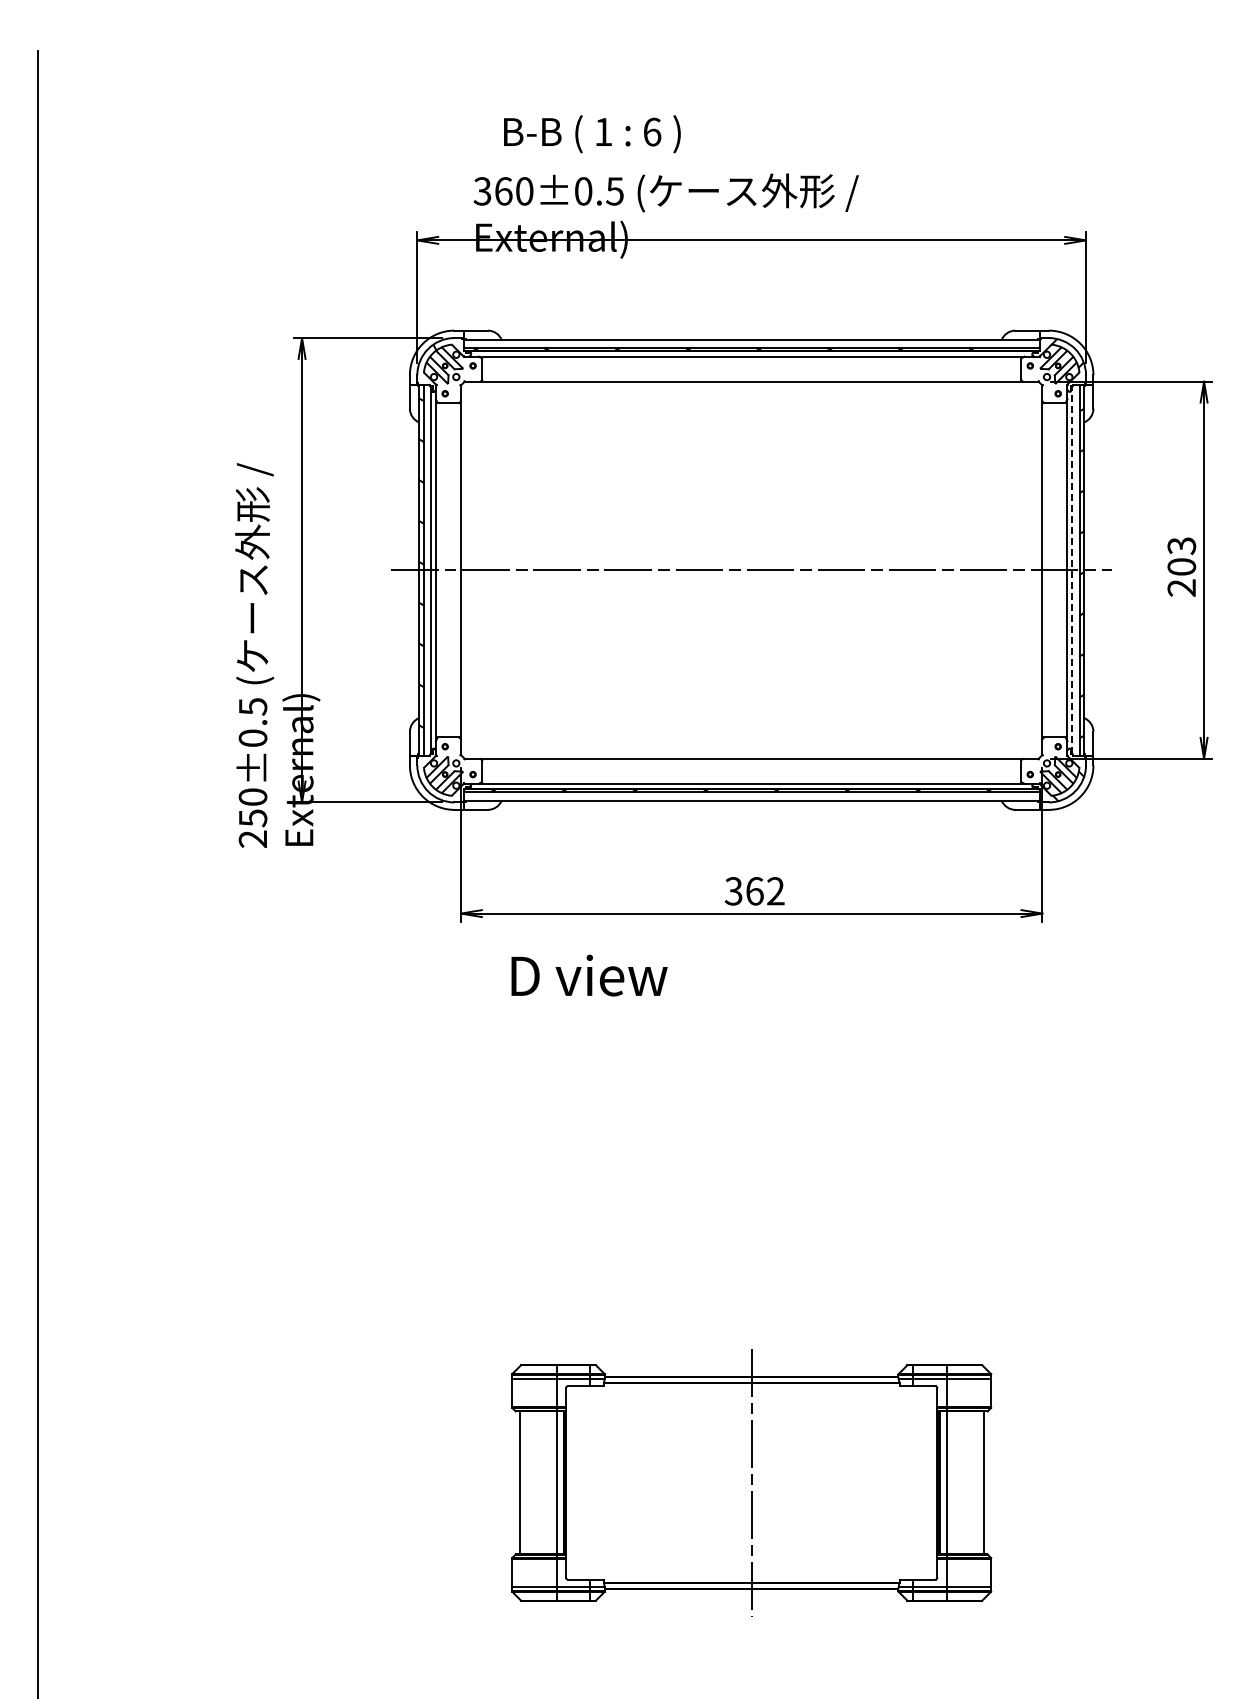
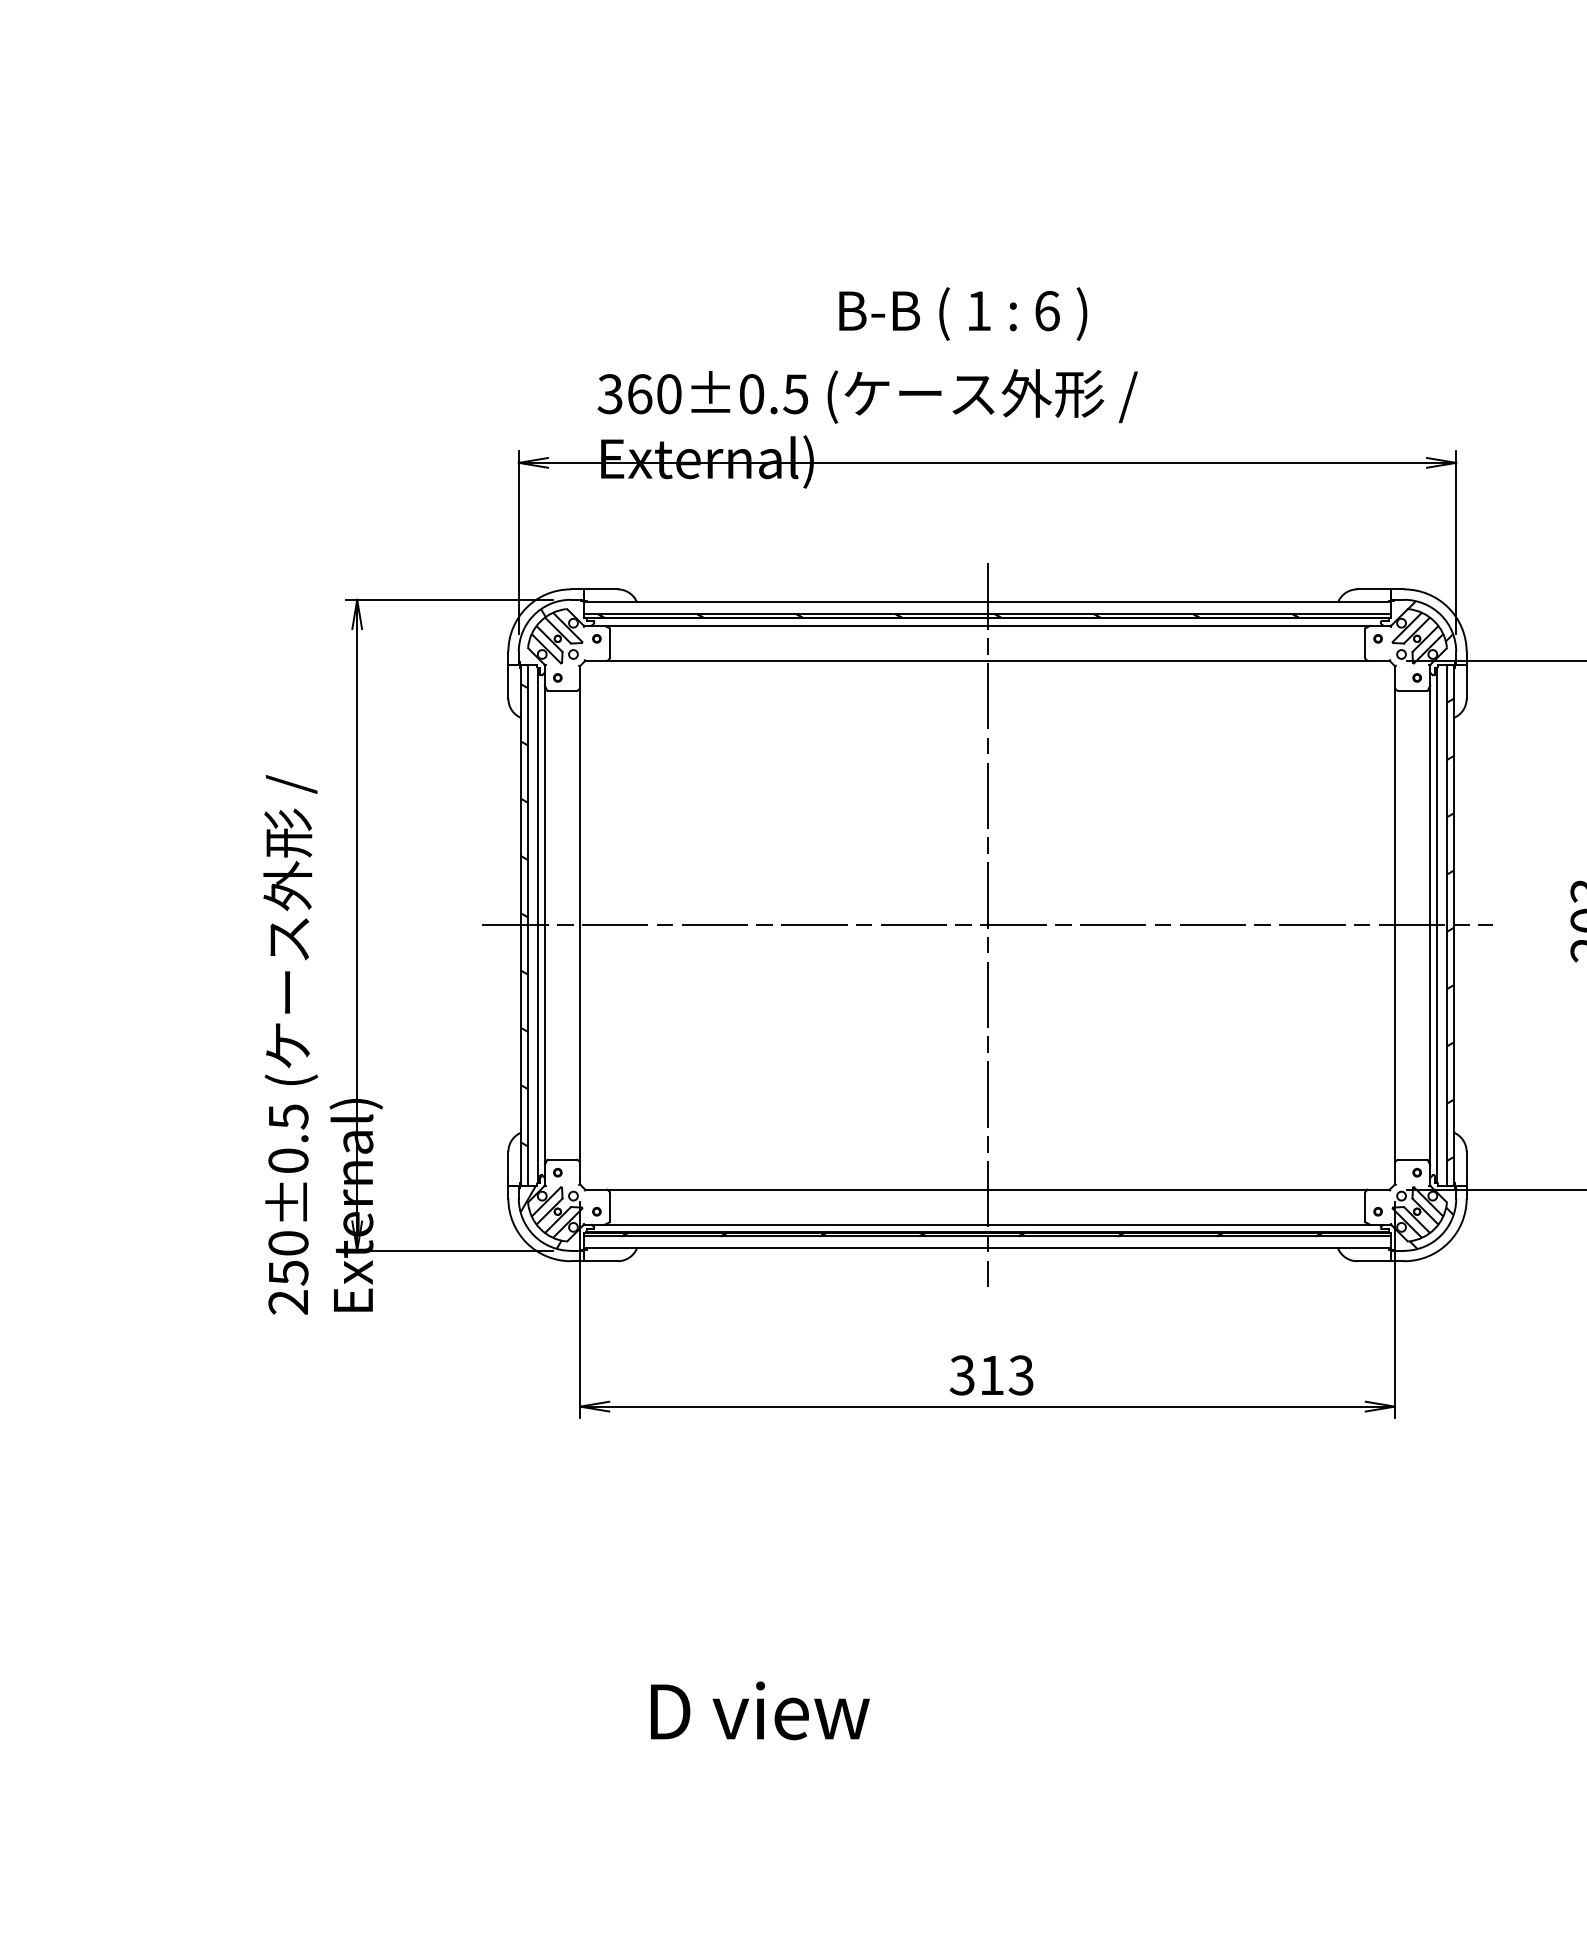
text: (592, 134) -> (963, 314), moved
line: (751, 570) -> (987, 925), added
line: (1072, 570) -> (1437, 925), dashed -> solid
hatch: (432, 774) -> (540, 1211), added
text: (765, 891) -> (1006, 1375), 362 -> 313
text: (589, 975) -> (760, 1710), moved

